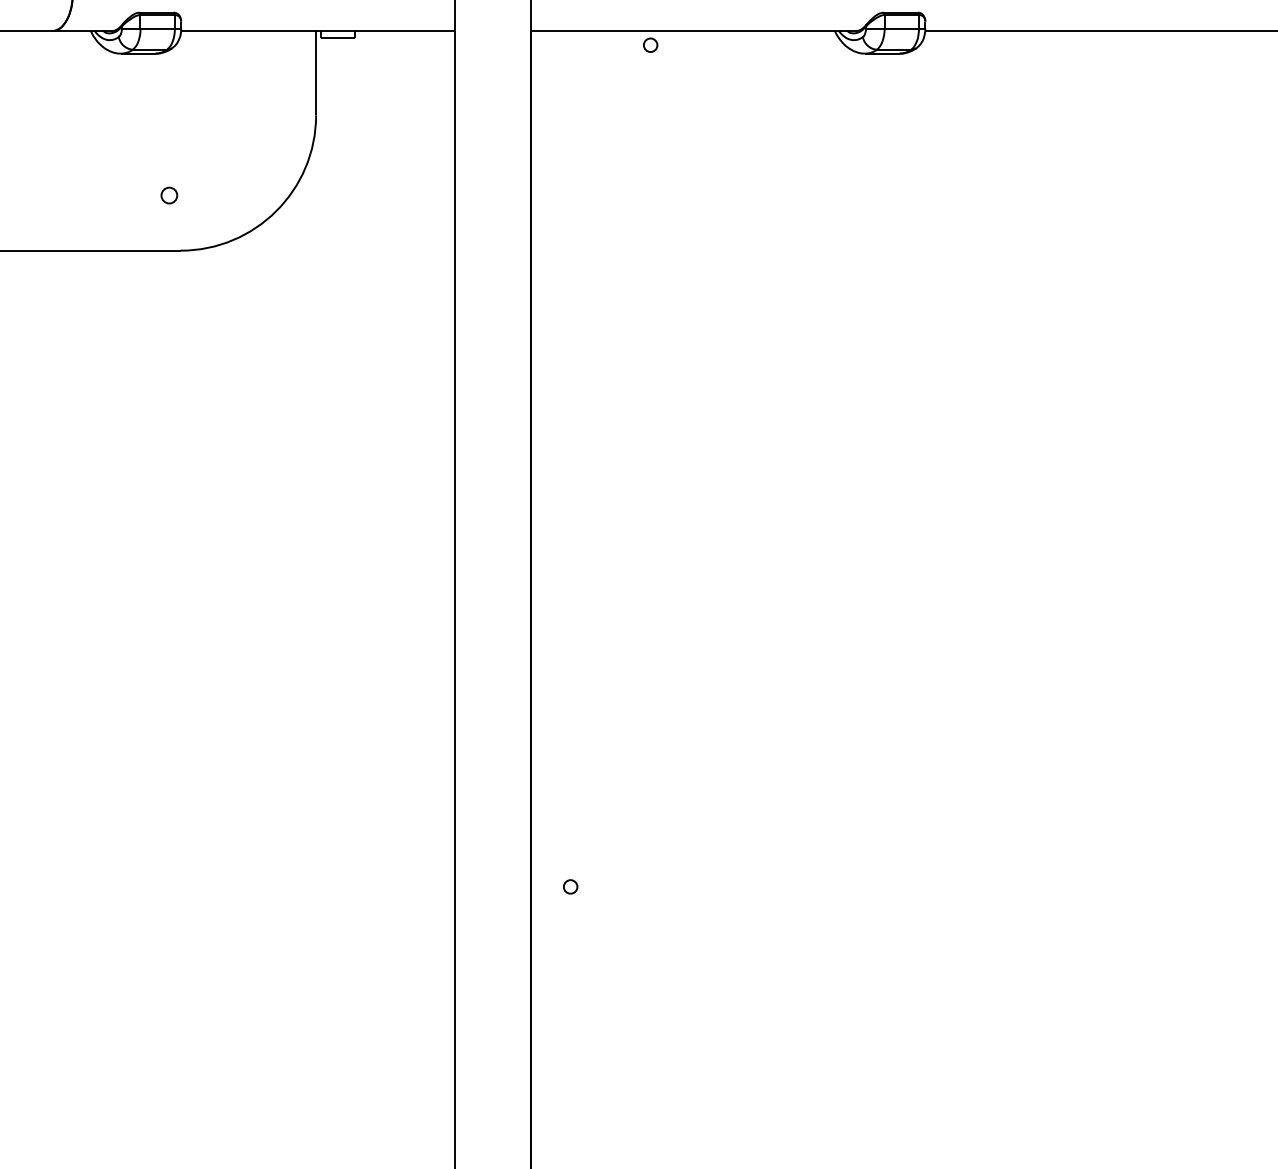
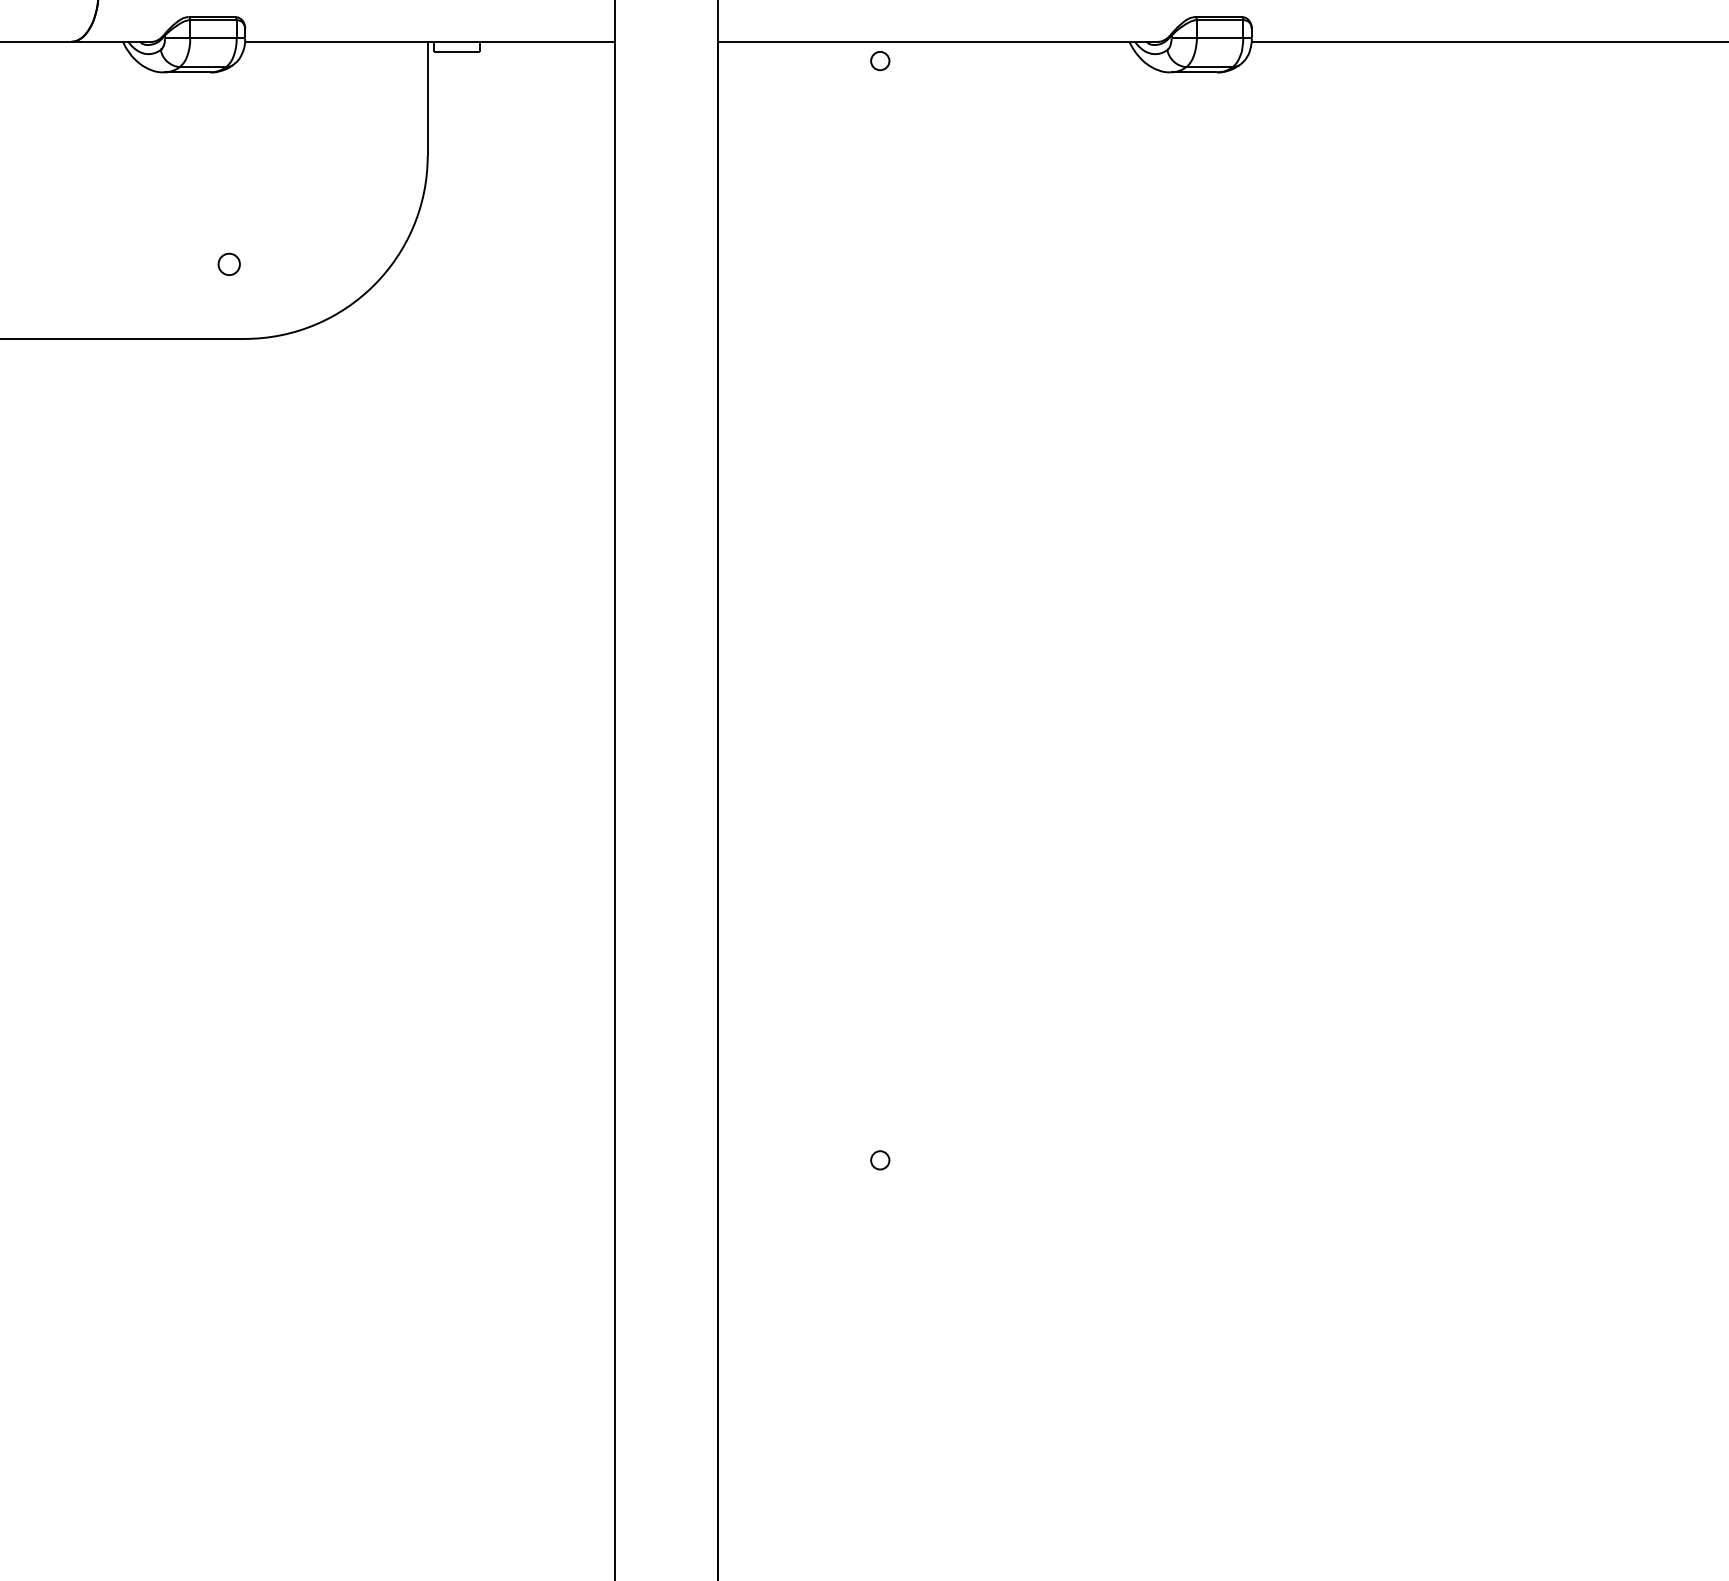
part: (570, 886) -> (880, 1159), moved

